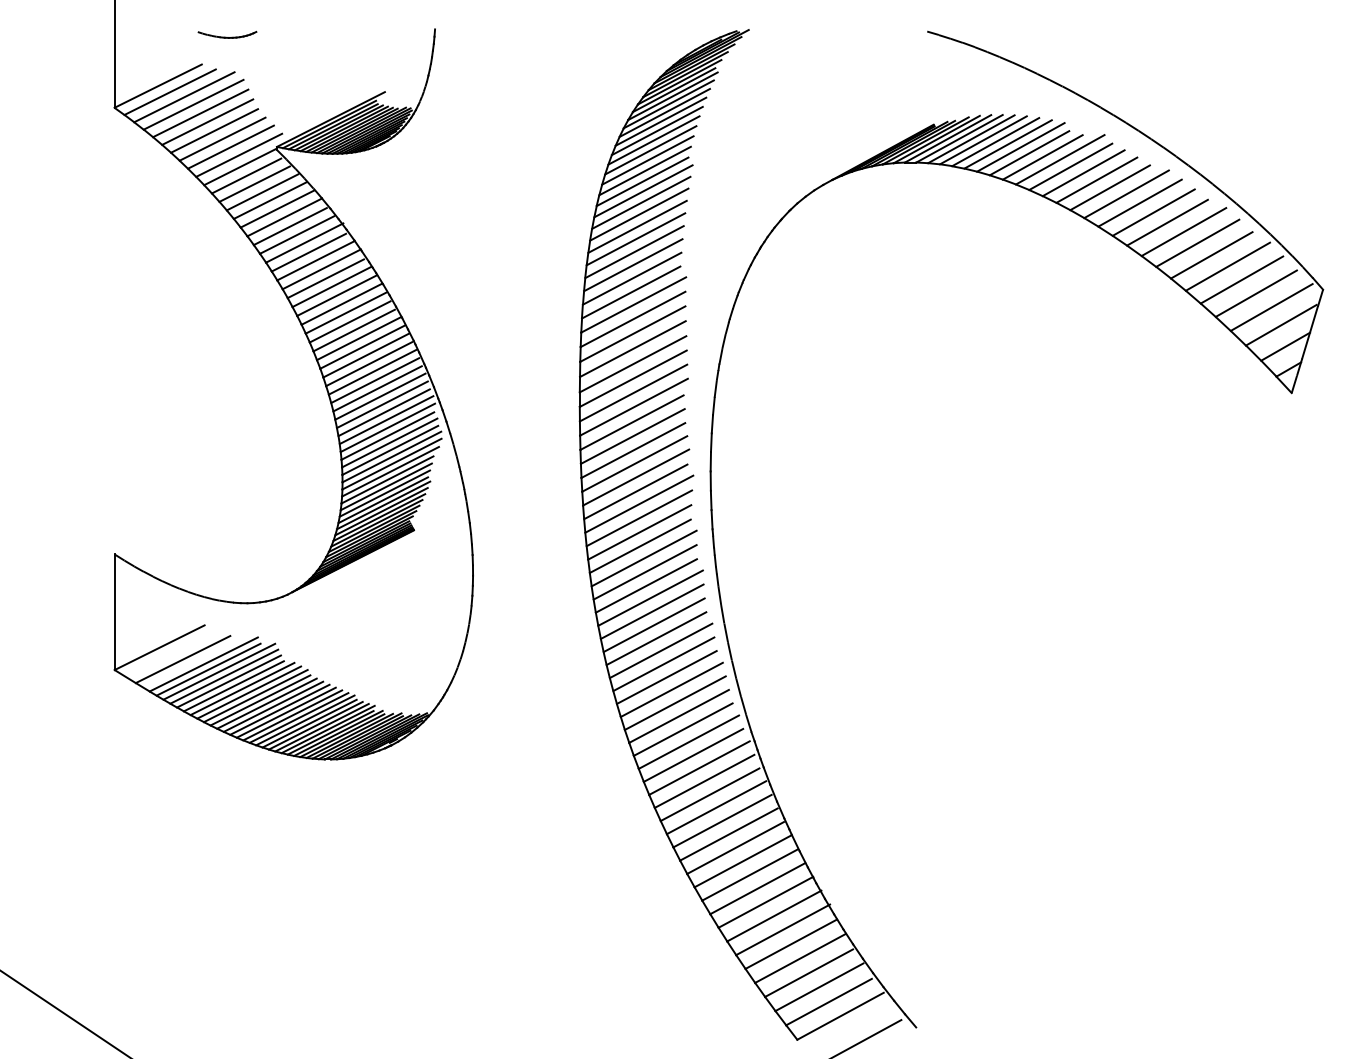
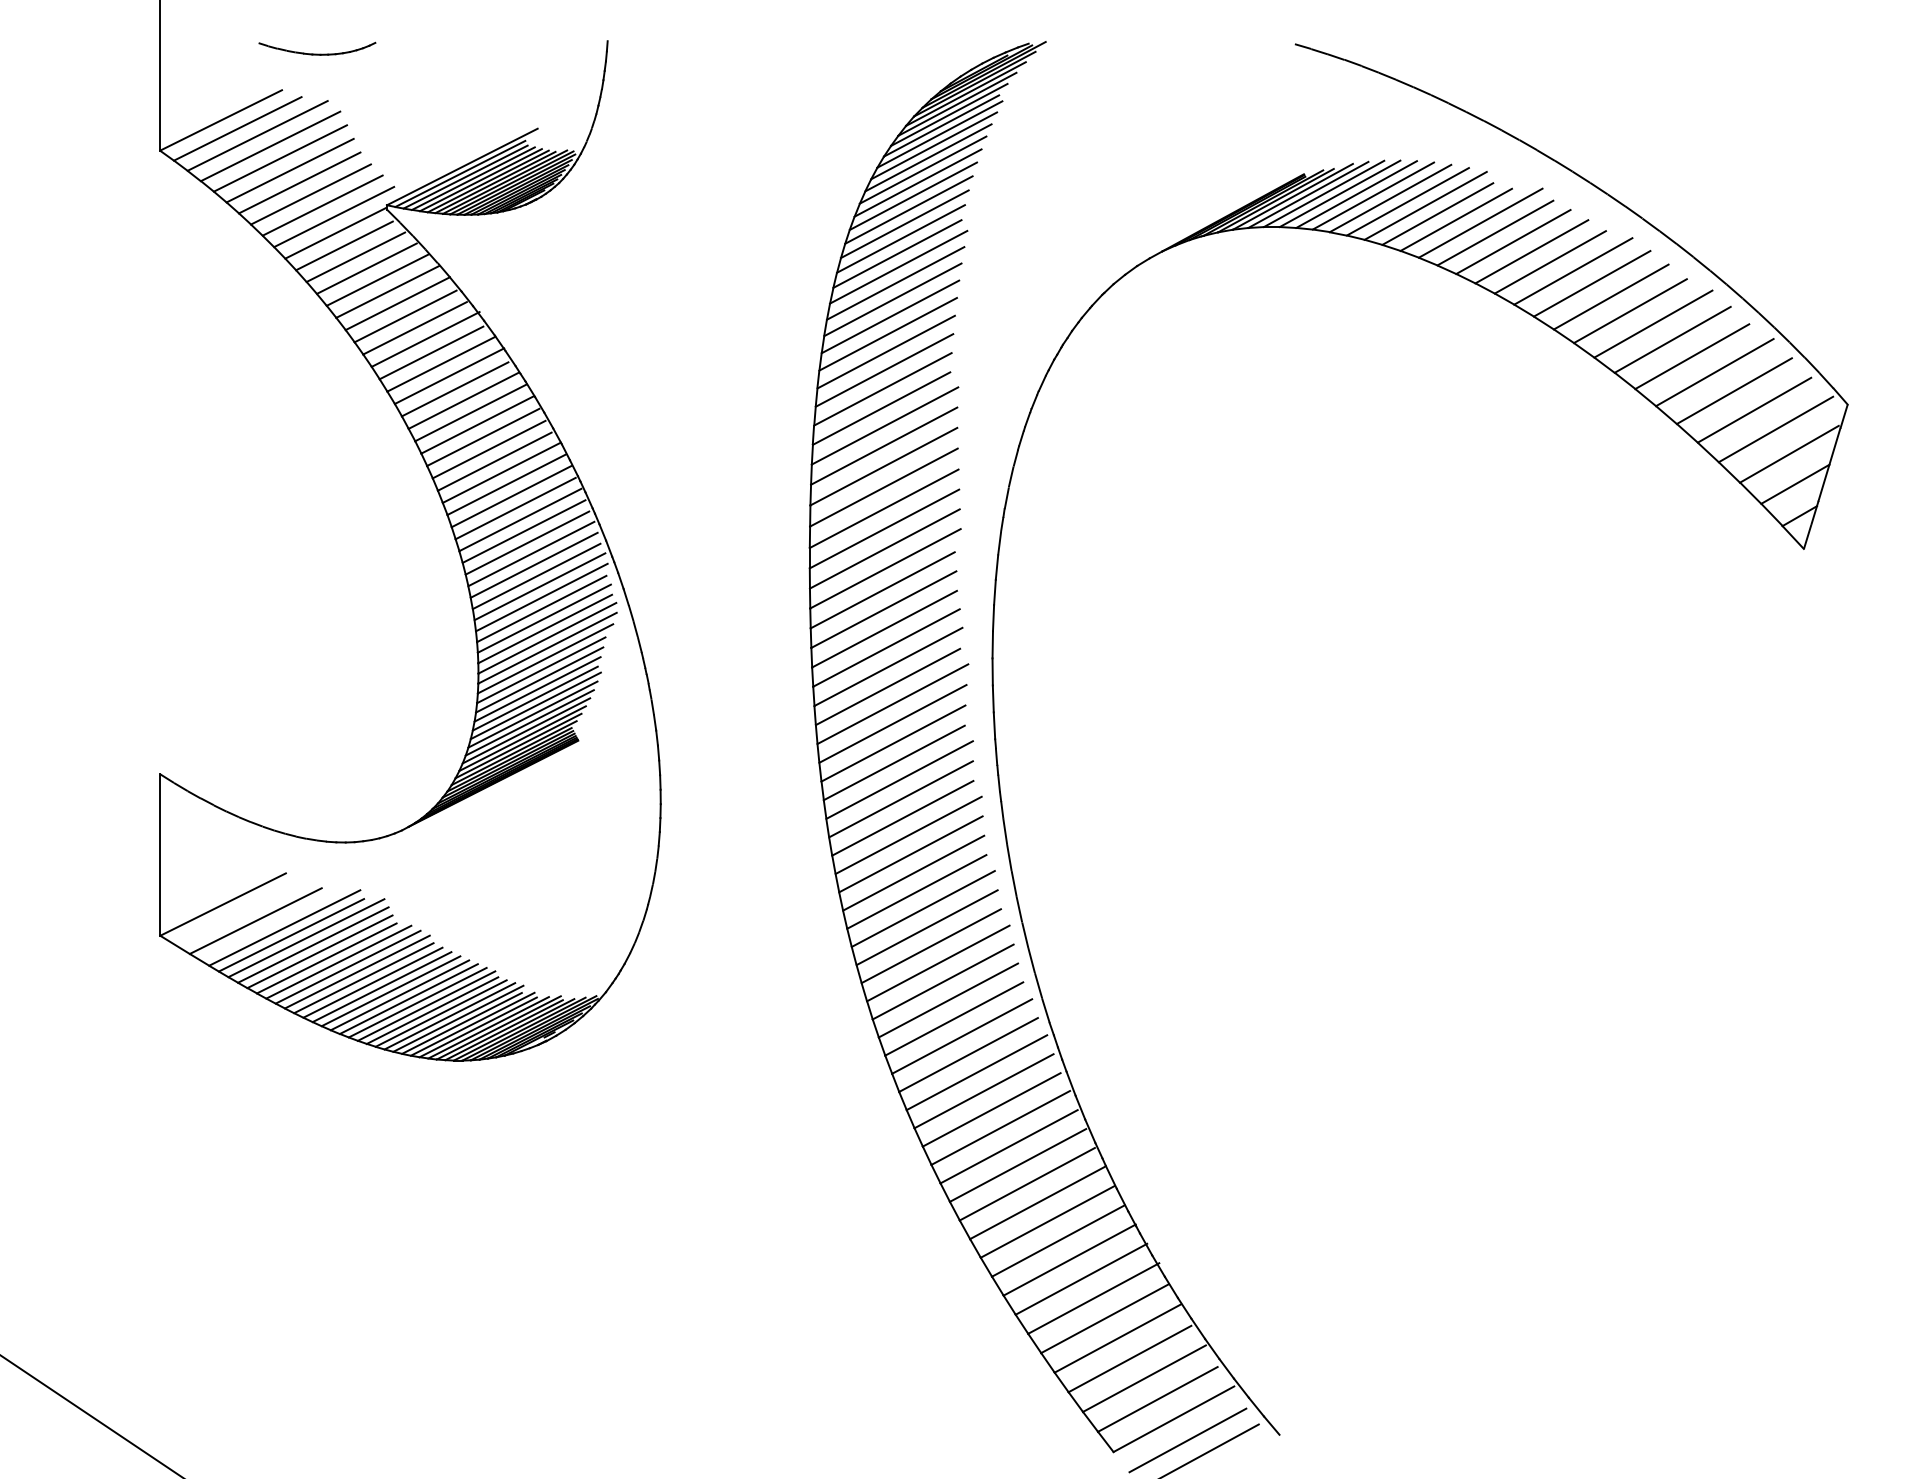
part: (227, 34) -> (317, 48), size x1.43
line: (850, 1031) -> (1187, 1440), added

